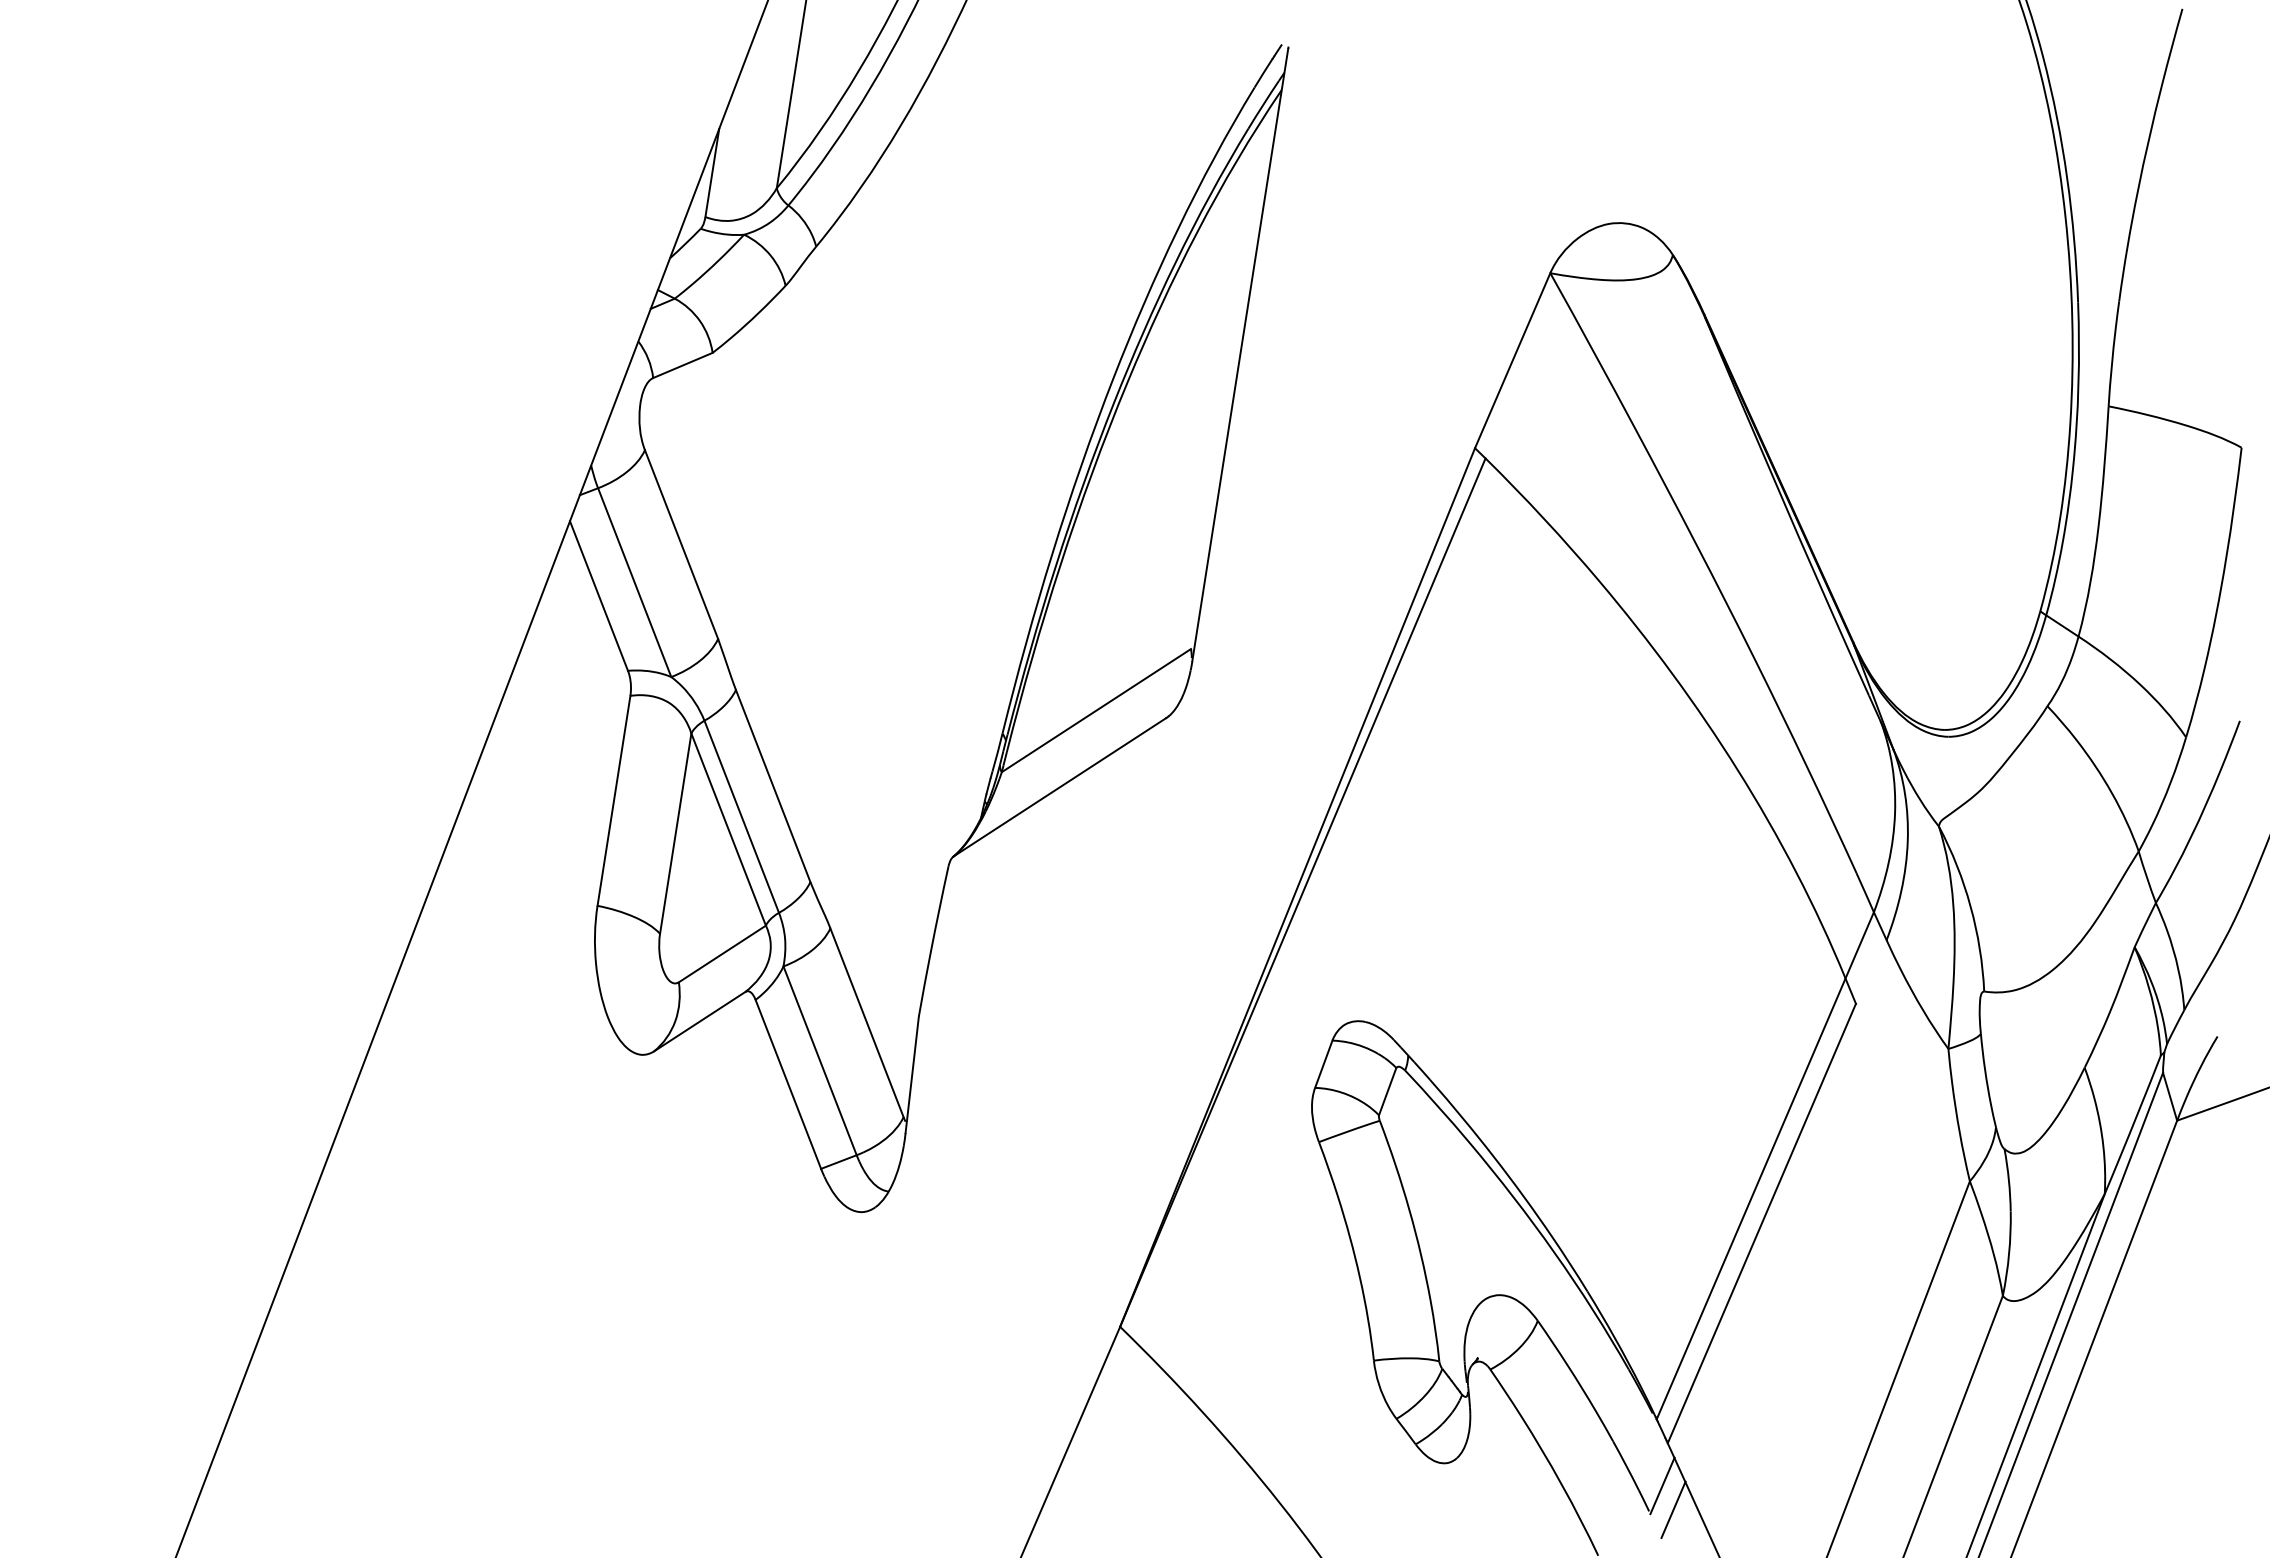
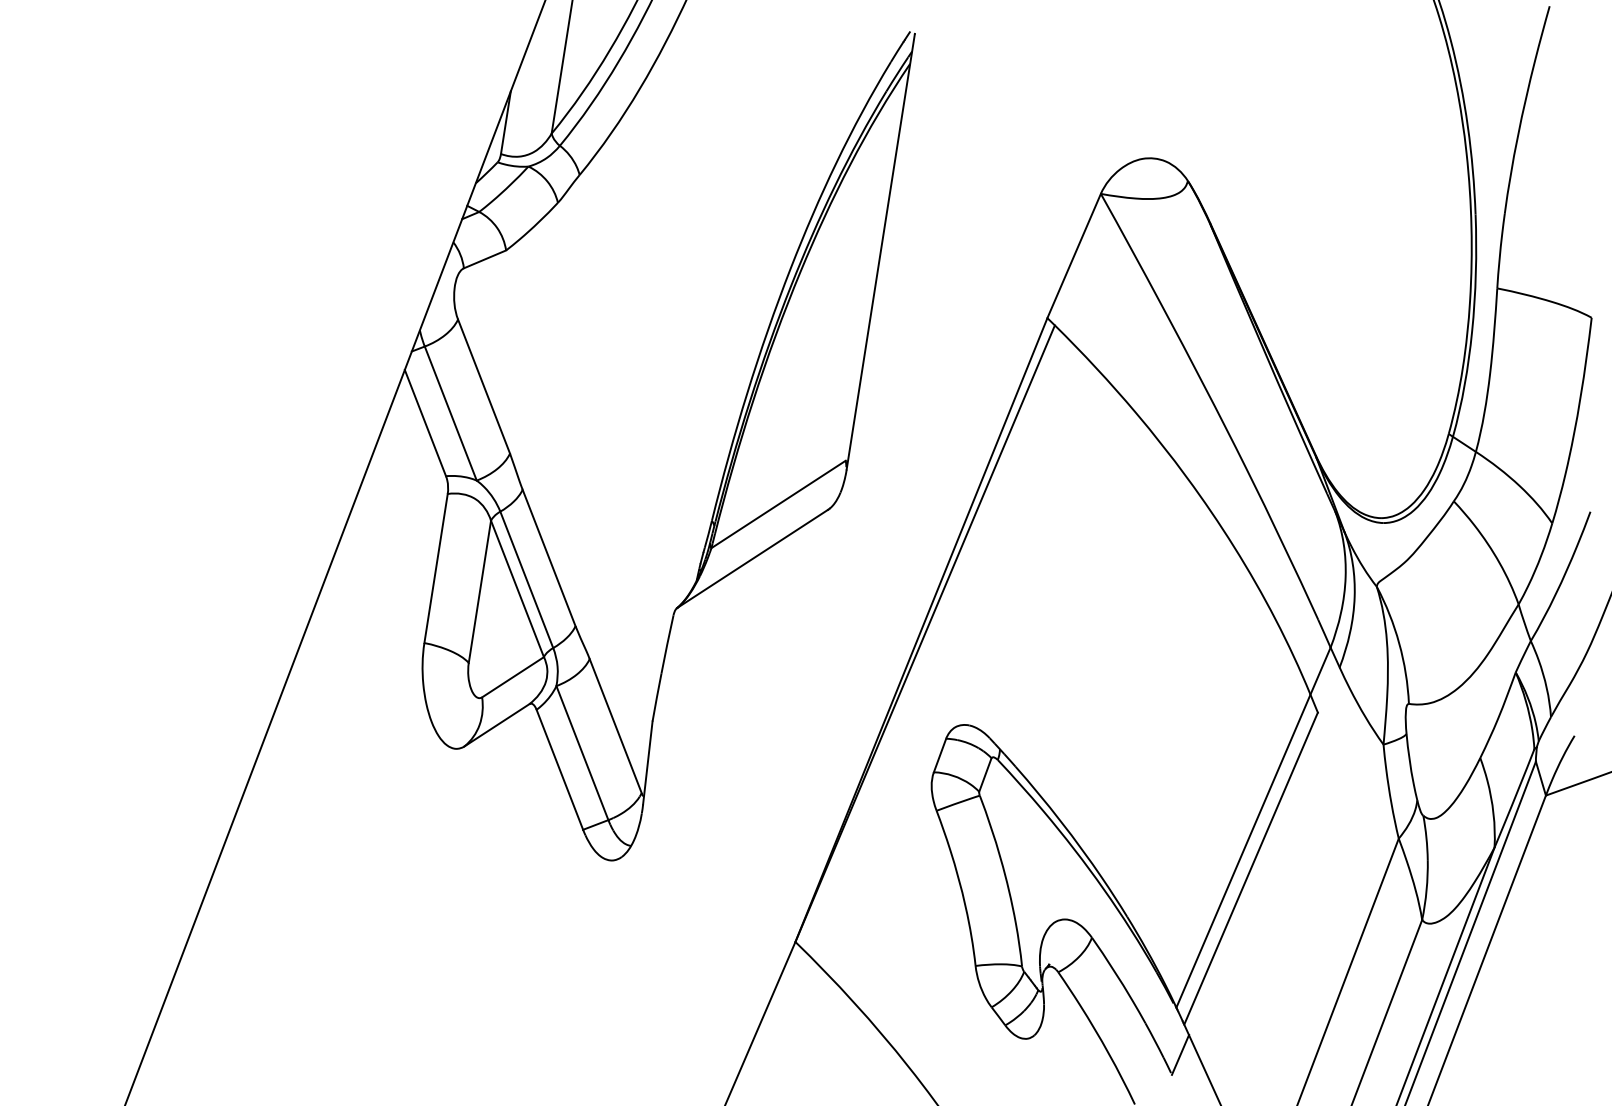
line: (1673, 1509) -> (1188, 1071), removed

